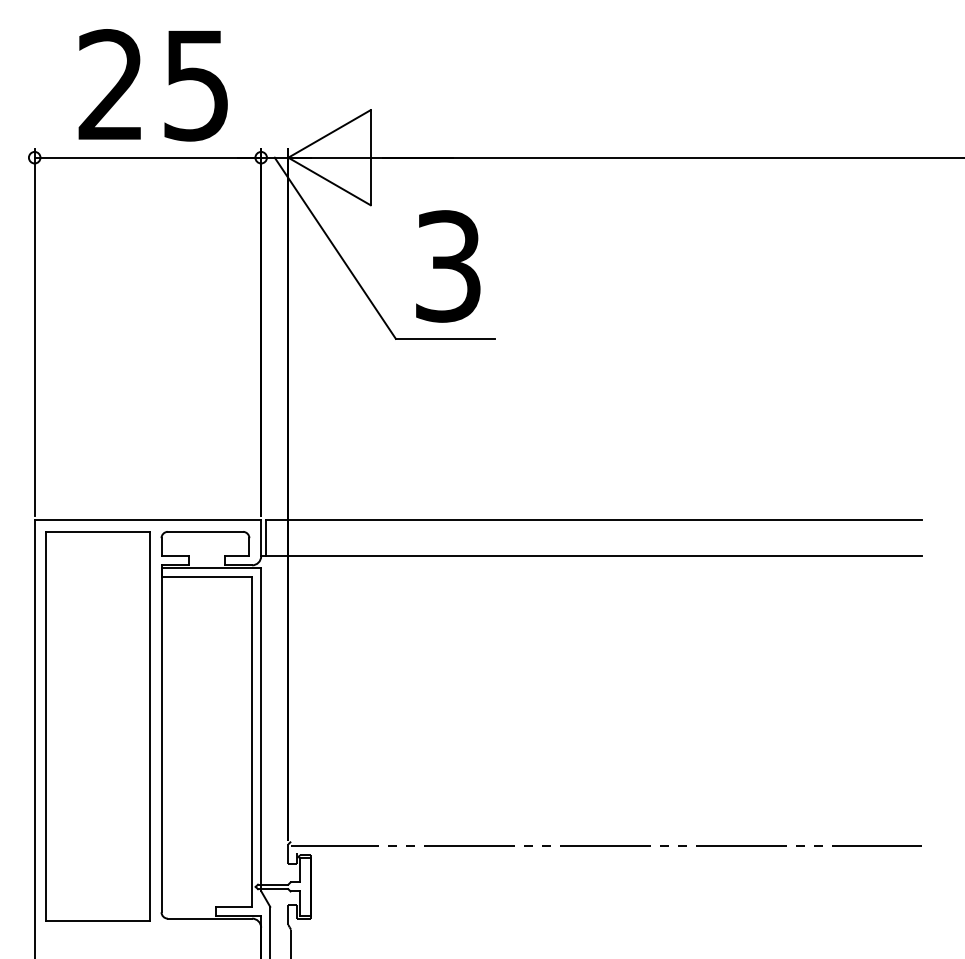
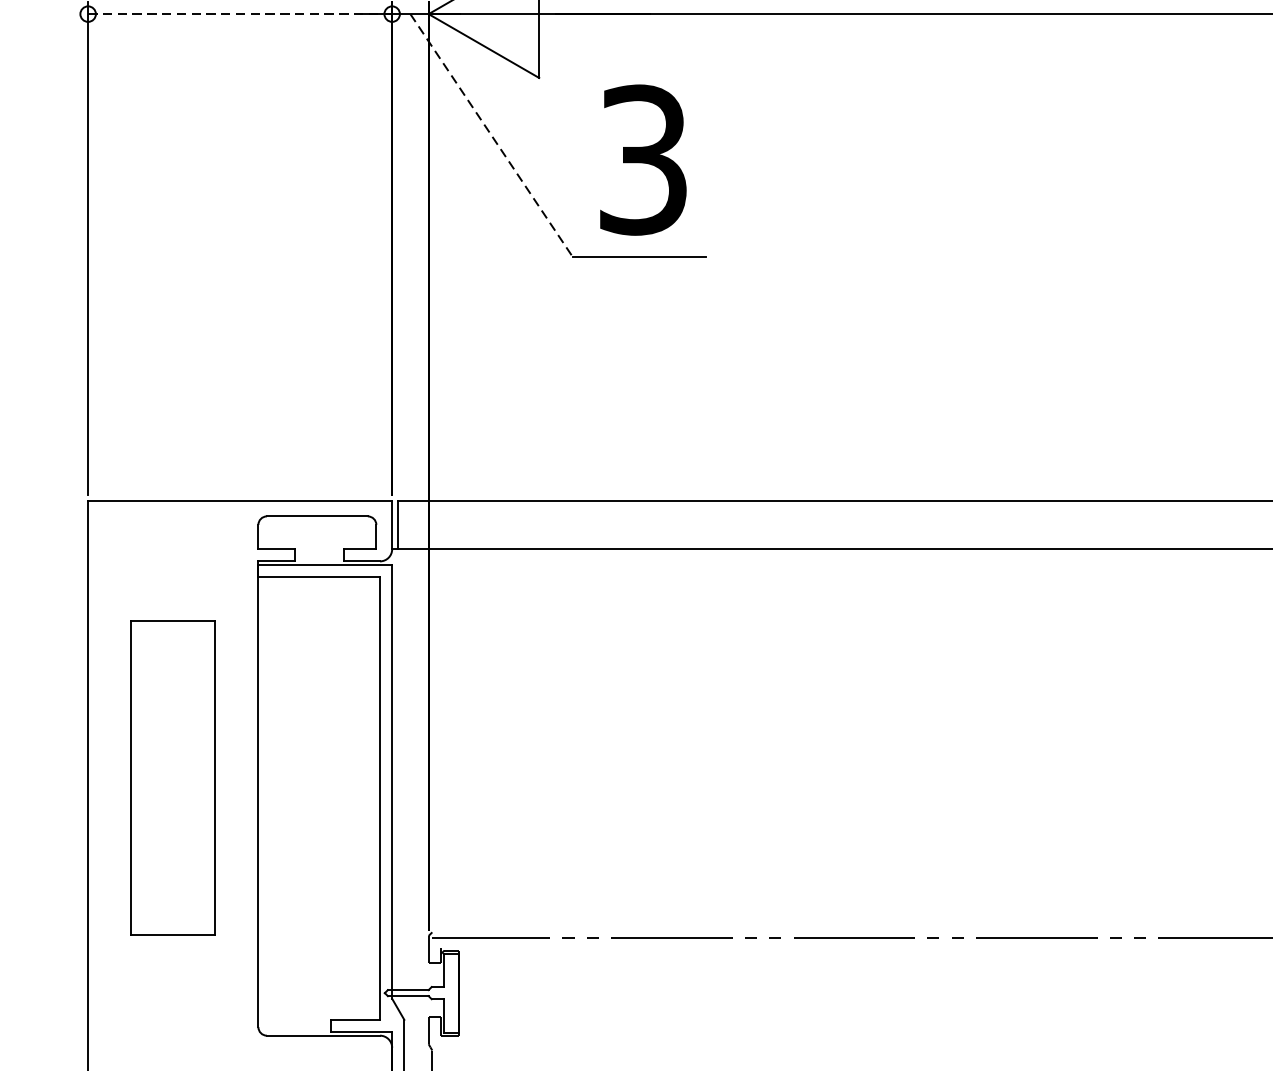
line: (148, 157) -> (240, 13), solid -> dashed
line: (335, 248) -> (491, 136), solid -> dashed
part: (97, 726) -> (172, 777), size x0.6

